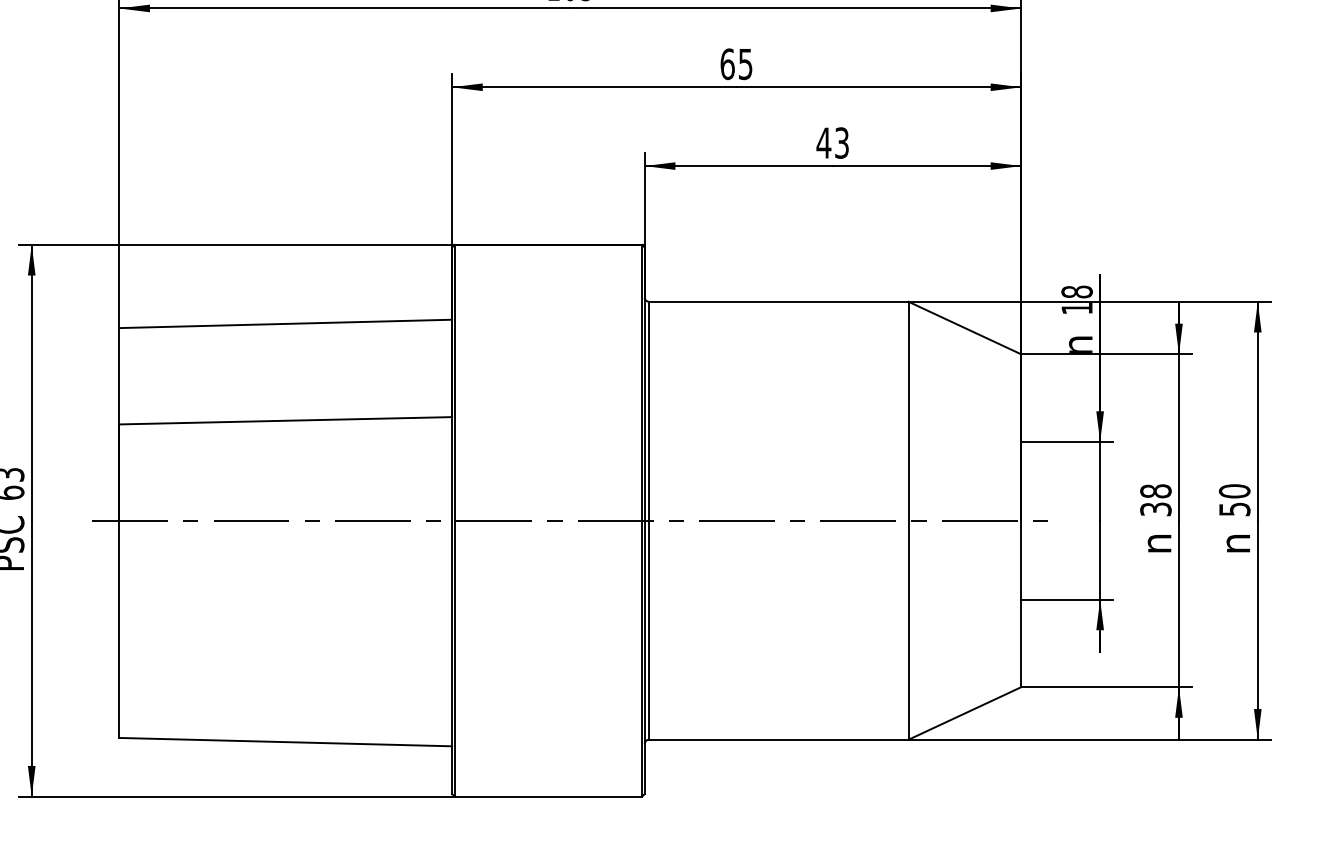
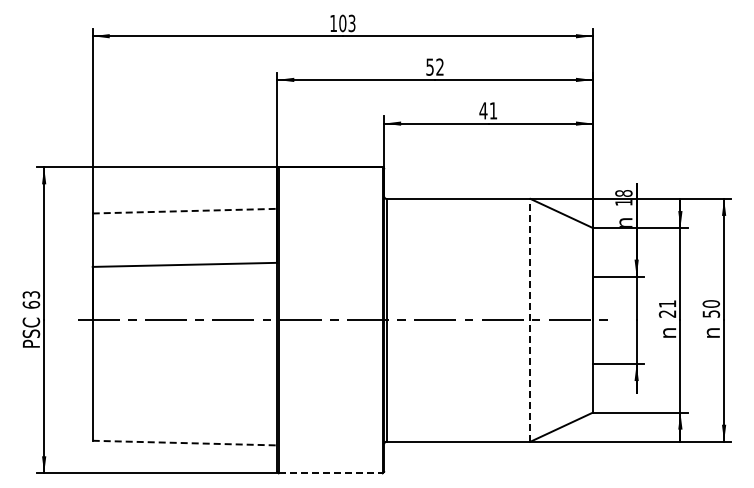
text: (735, 63) -> (434, 66), 65 -> 52
text: (841, 142) -> (493, 110), 43 -> 41
line: (286, 324) -> (185, 211), solid -> dashed
text: (1155, 499) -> (667, 308), 38 -> 21
line: (908, 519) -> (530, 319), solid -> dashed
line: (286, 742) -> (185, 443), solid -> dashed
line: (548, 796) -> (330, 473), solid -> dashed

